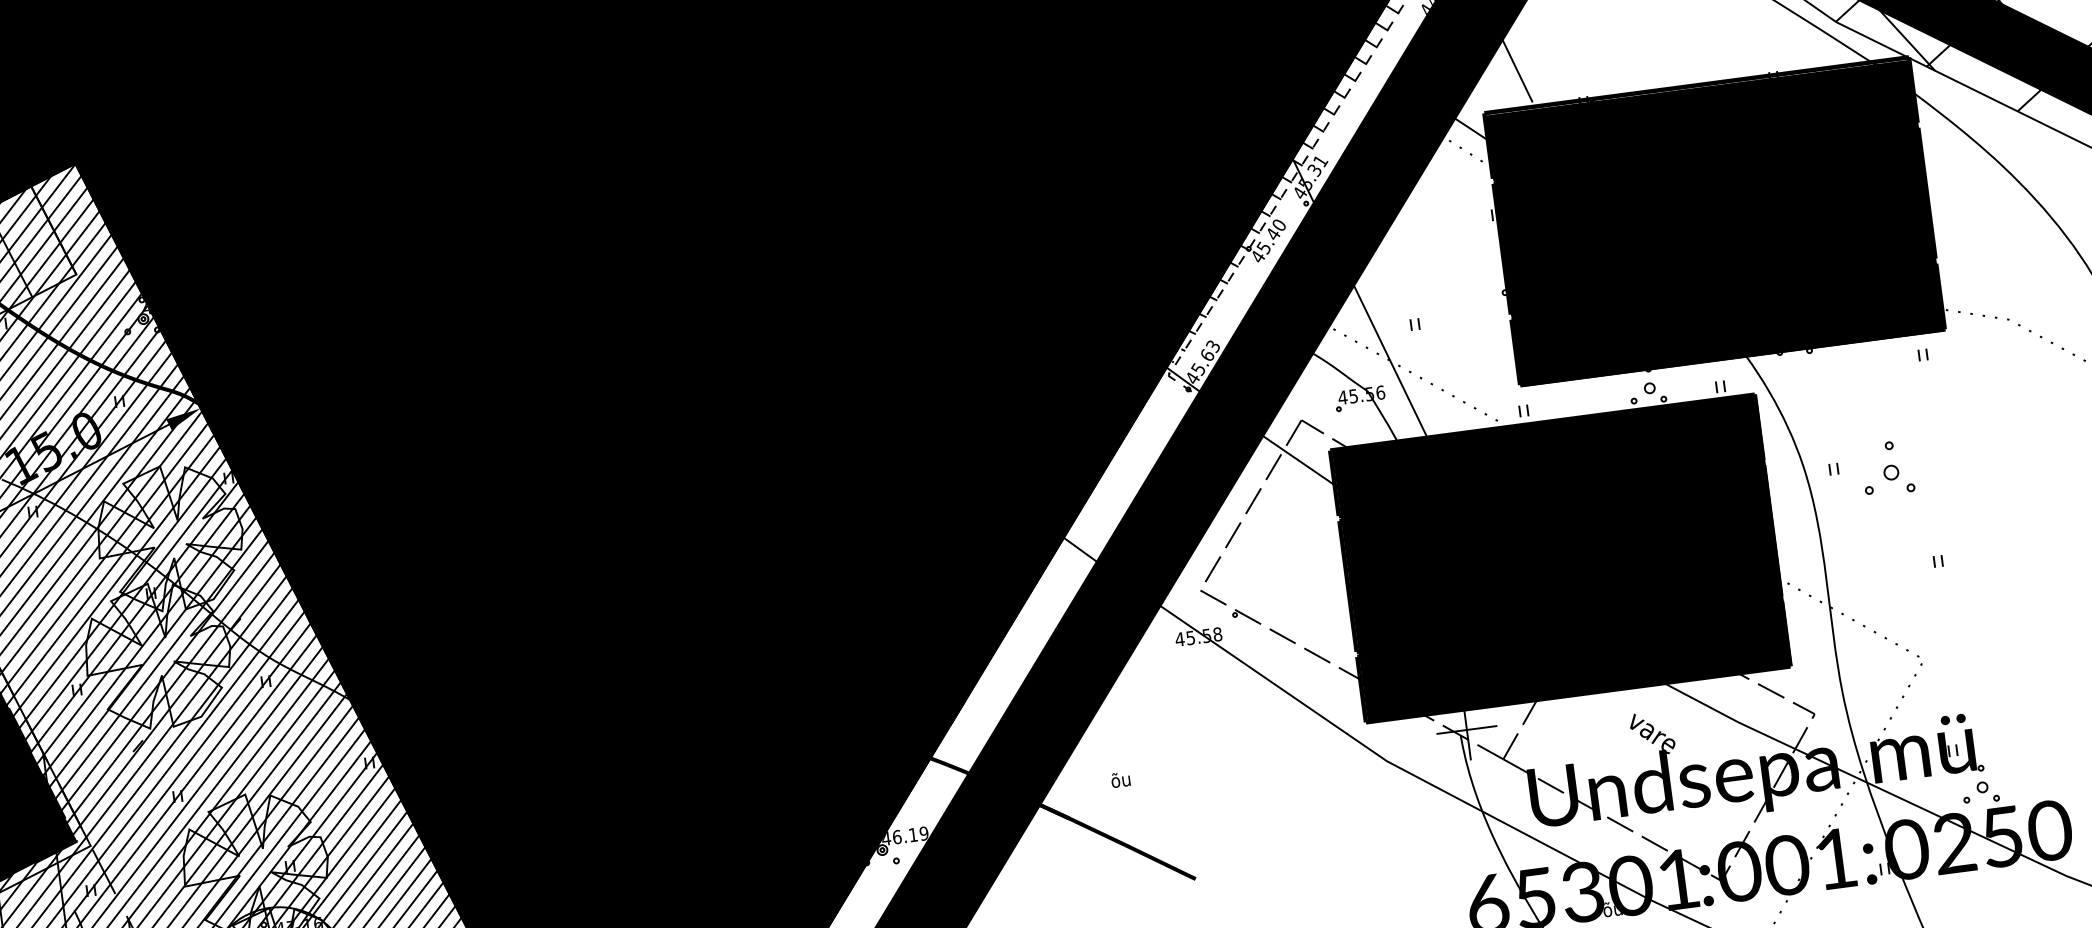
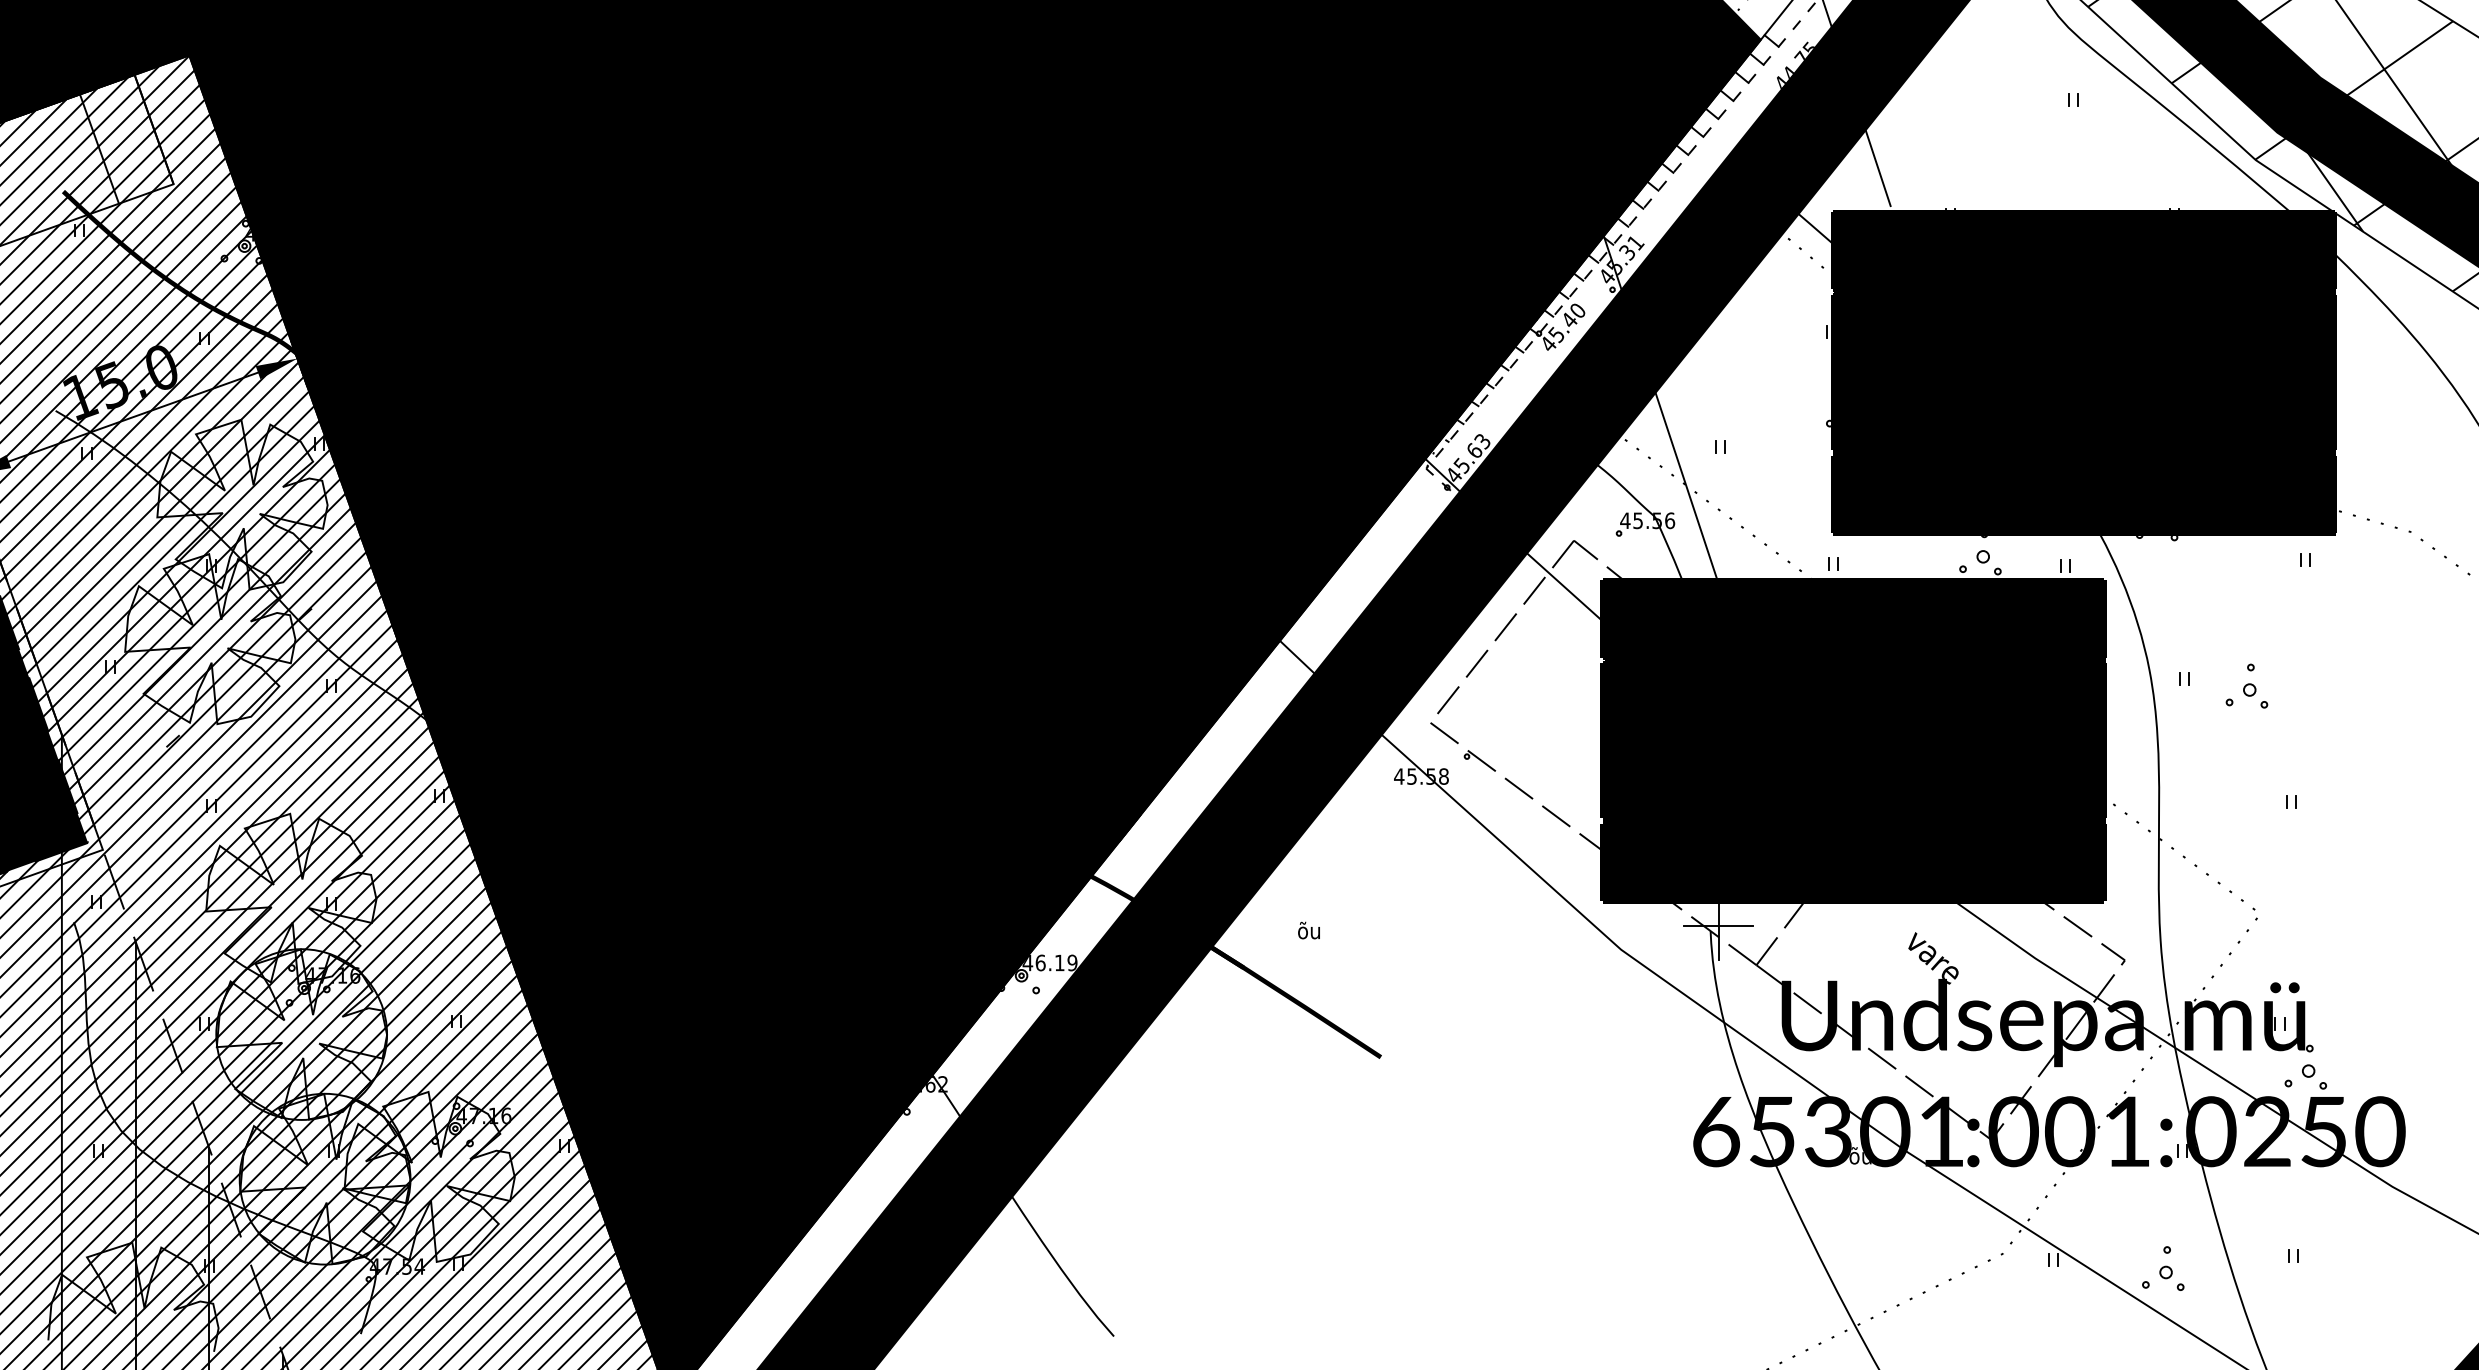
part: (1886, 467) -> (2246, 685), size x0.71

